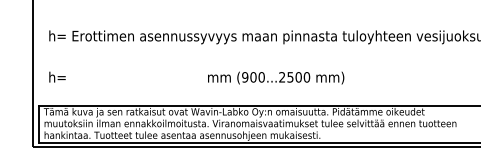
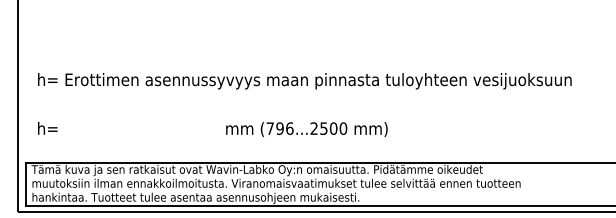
text: (253, 77) -> (279, 128), (900...2500 -> (796...2500

